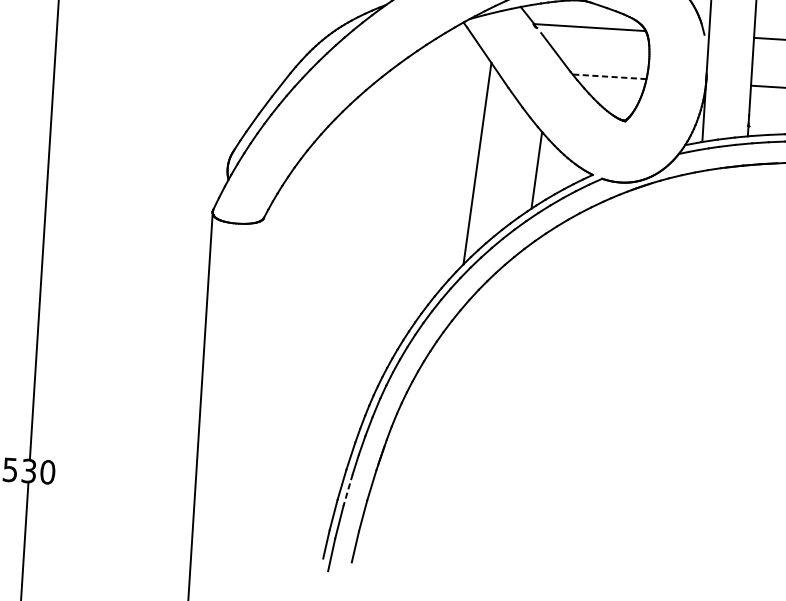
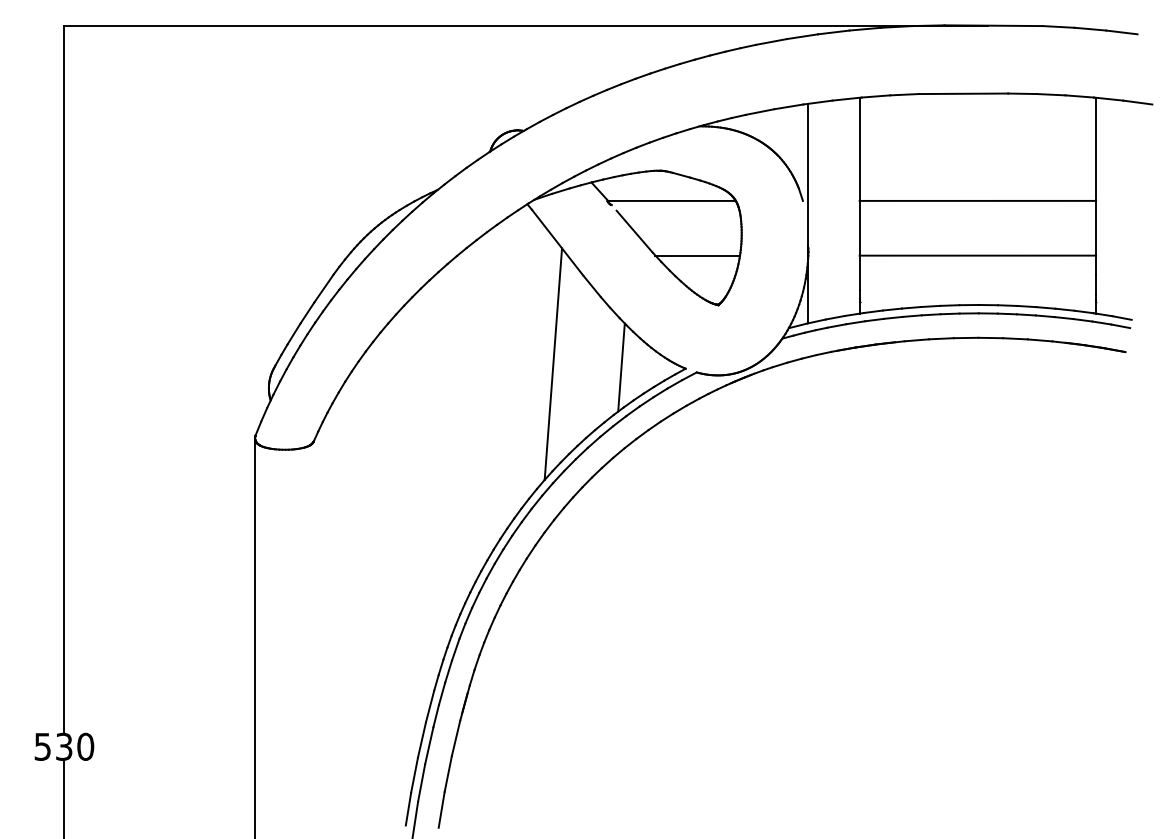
line: (609, 76) -> (697, 255), dashed -> solid
line: (348, 490) -> (429, 746), dashed -> solid

